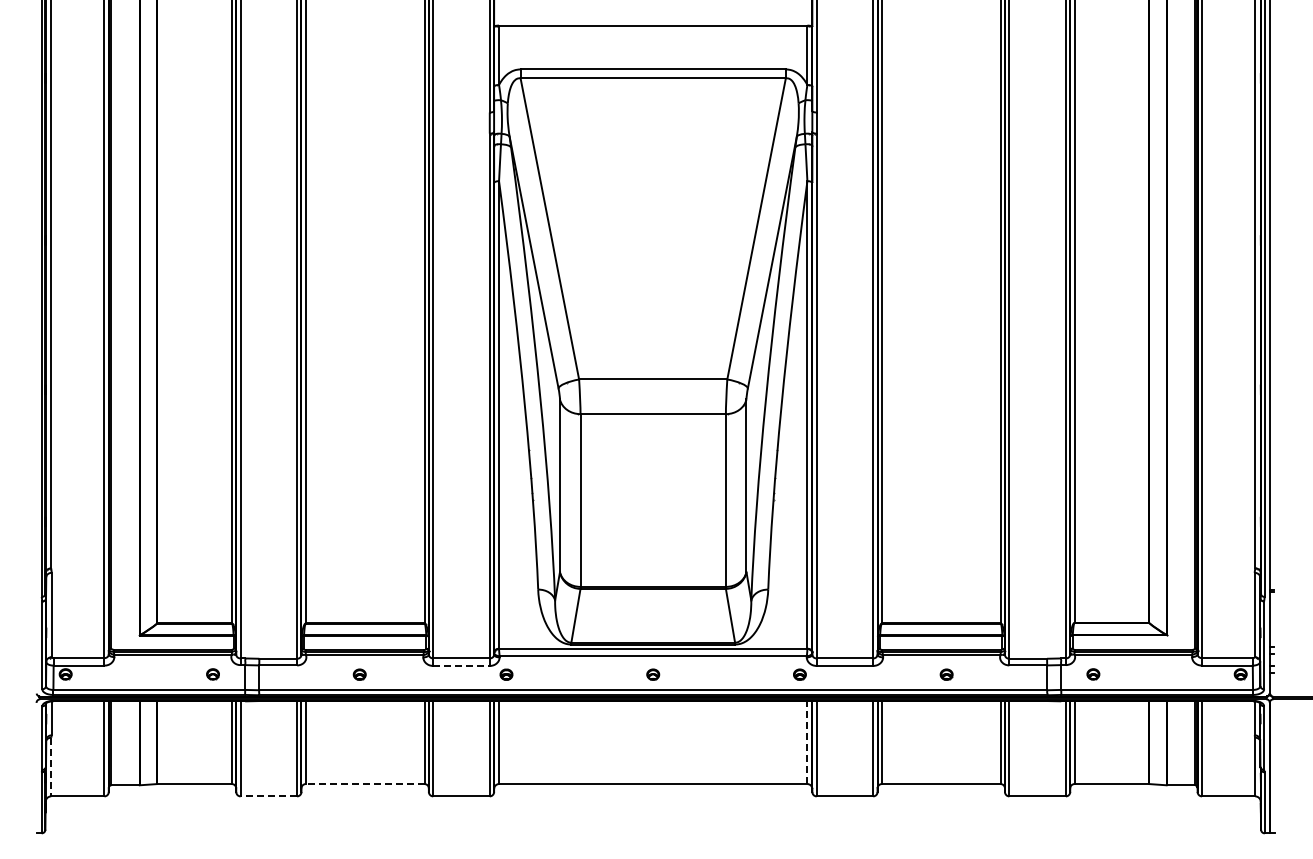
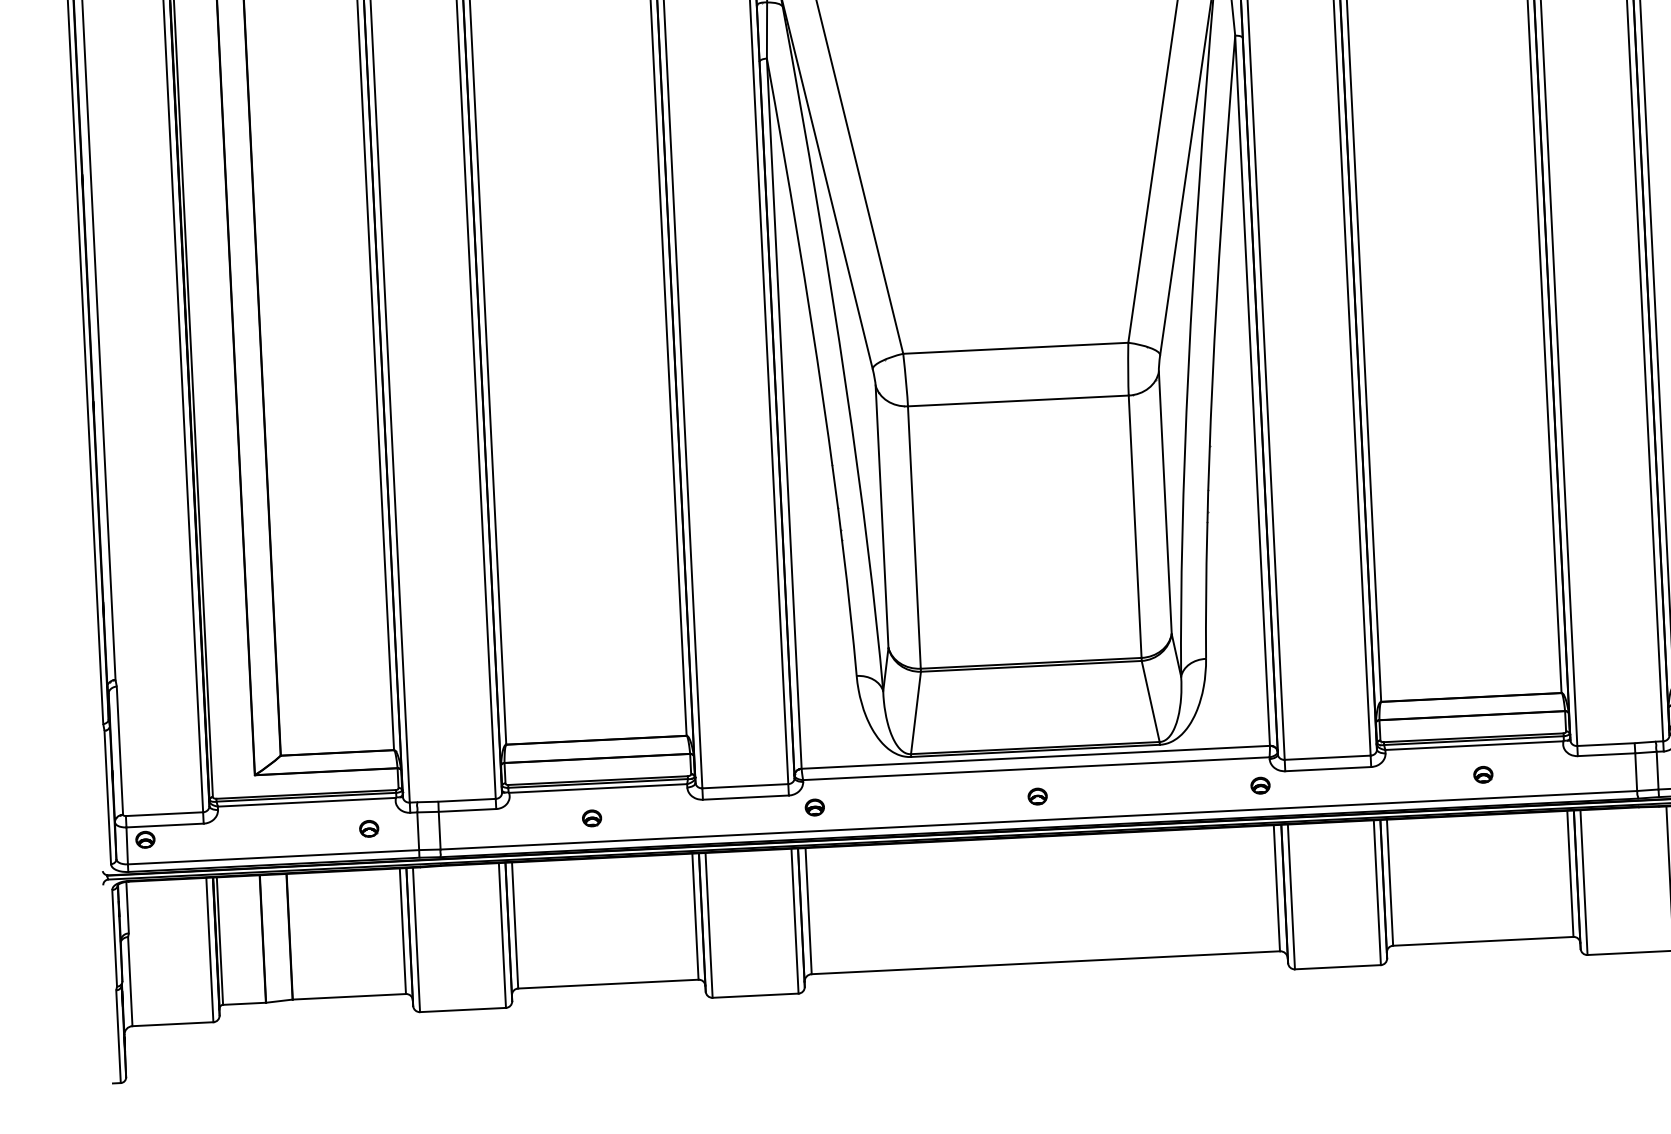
line: (462, 665) -> (747, 796), dashed -> solid
line: (807, 742) -> (1277, 888), dashed -> solid
line: (51, 767) -> (130, 982), dashed -> solid
line: (364, 784) -> (607, 984), dashed -> solid
line: (268, 796) -> (462, 1010), dashed -> solid

